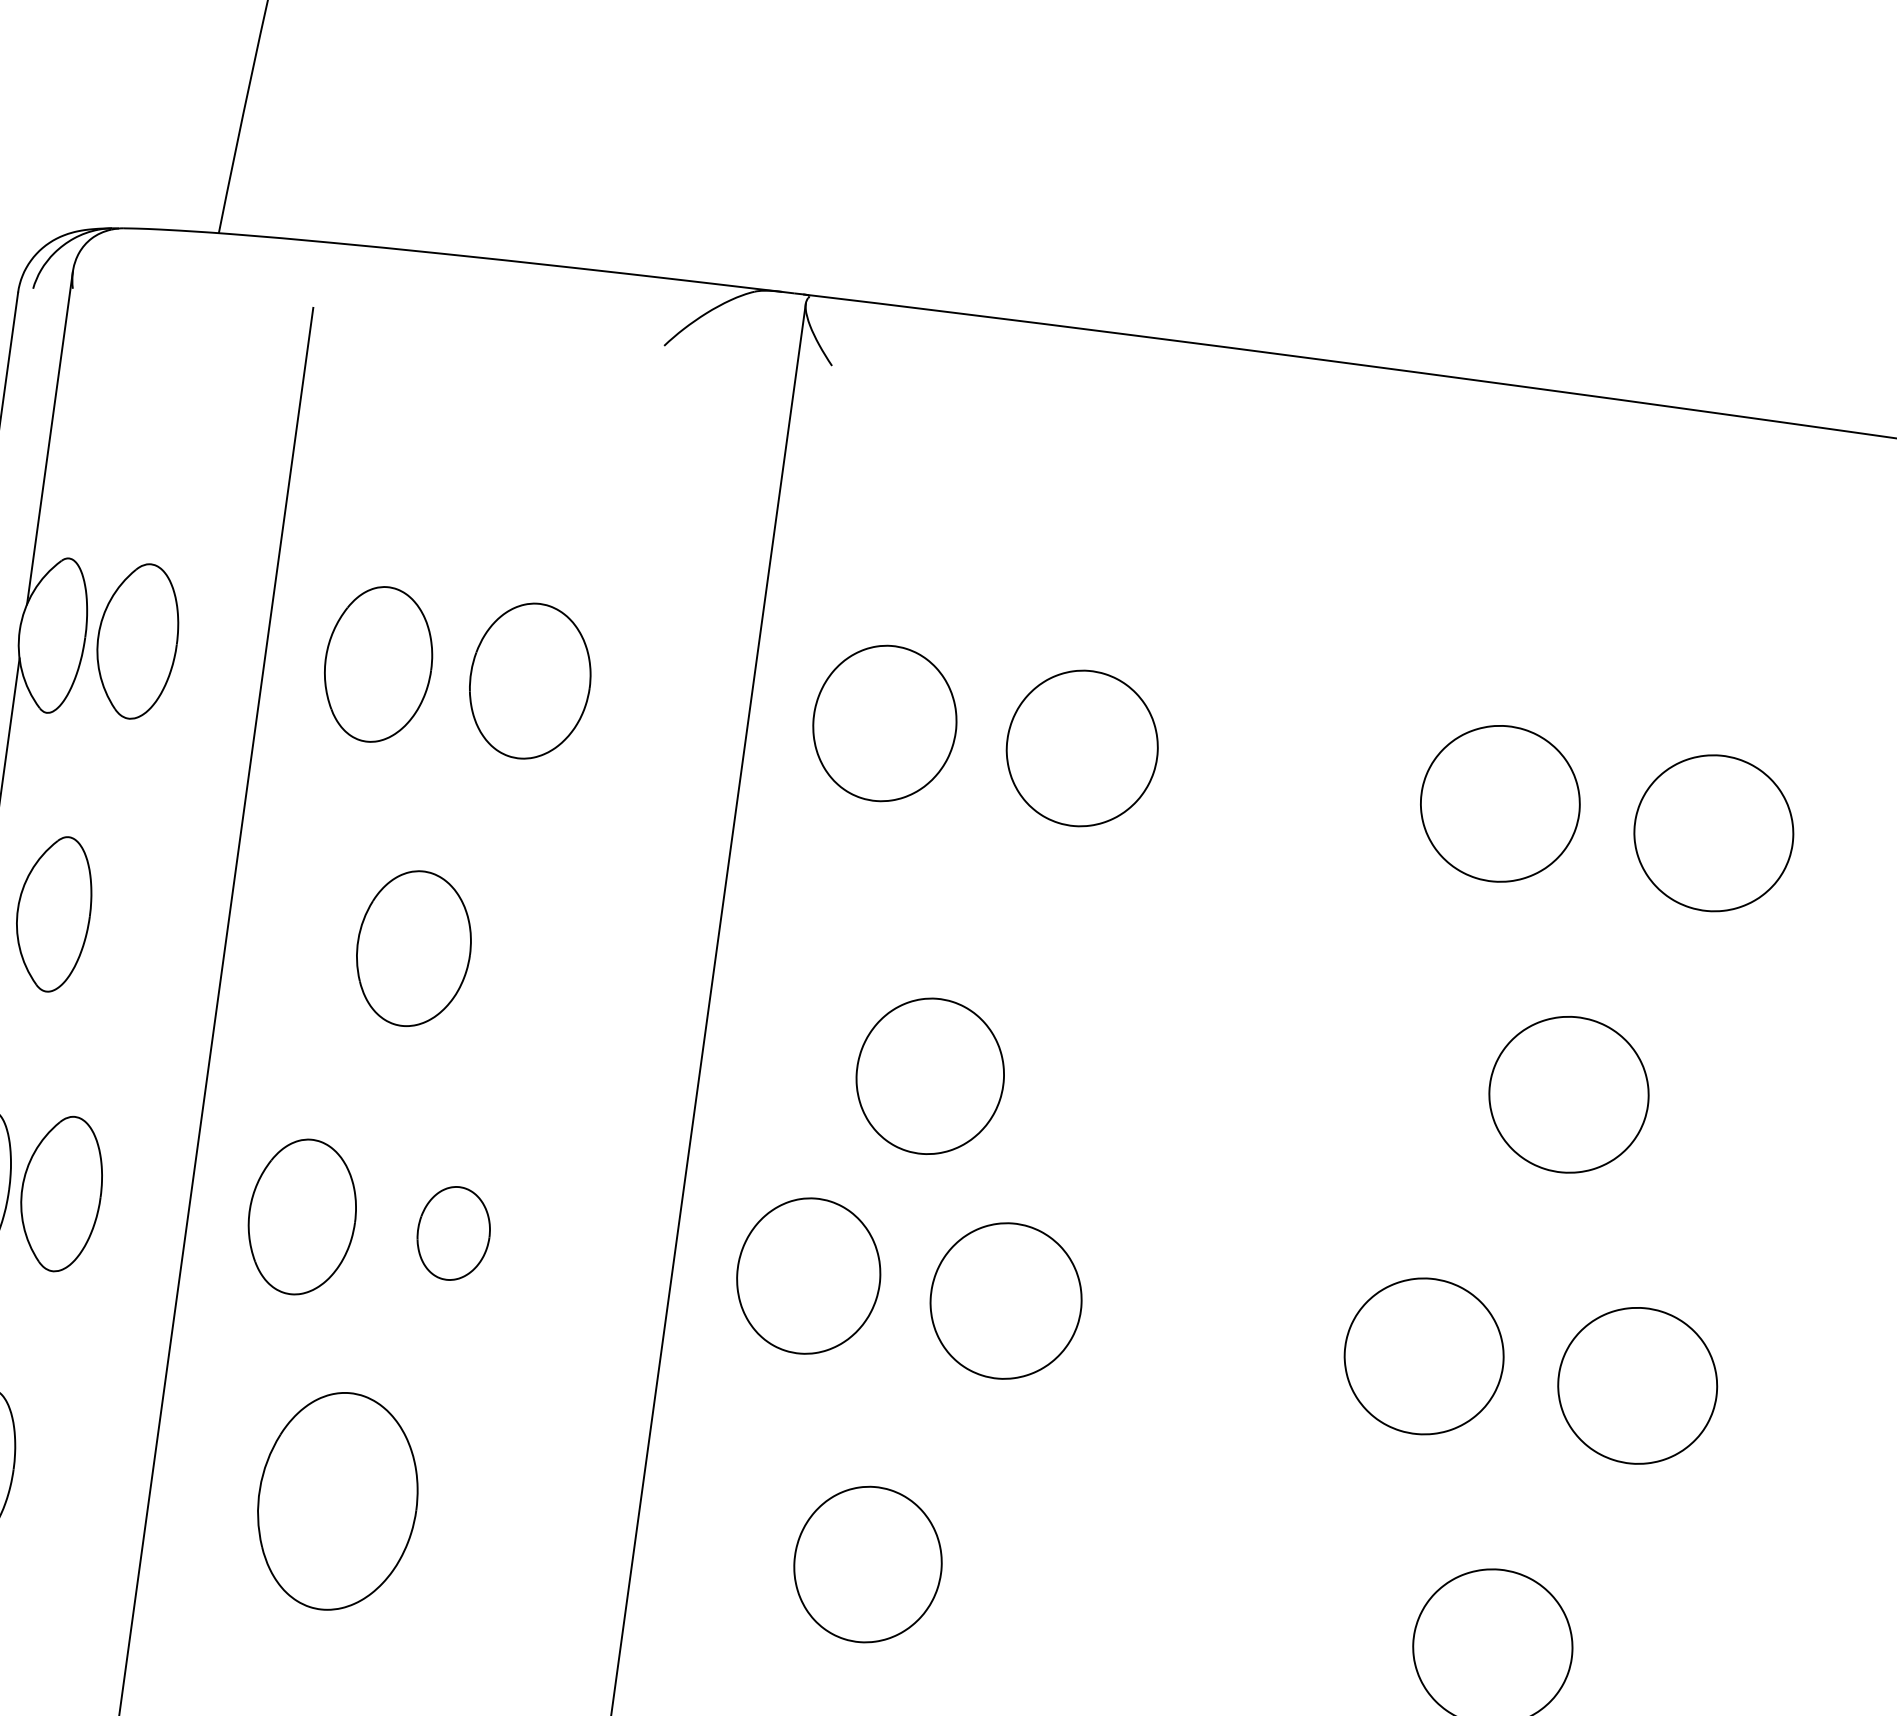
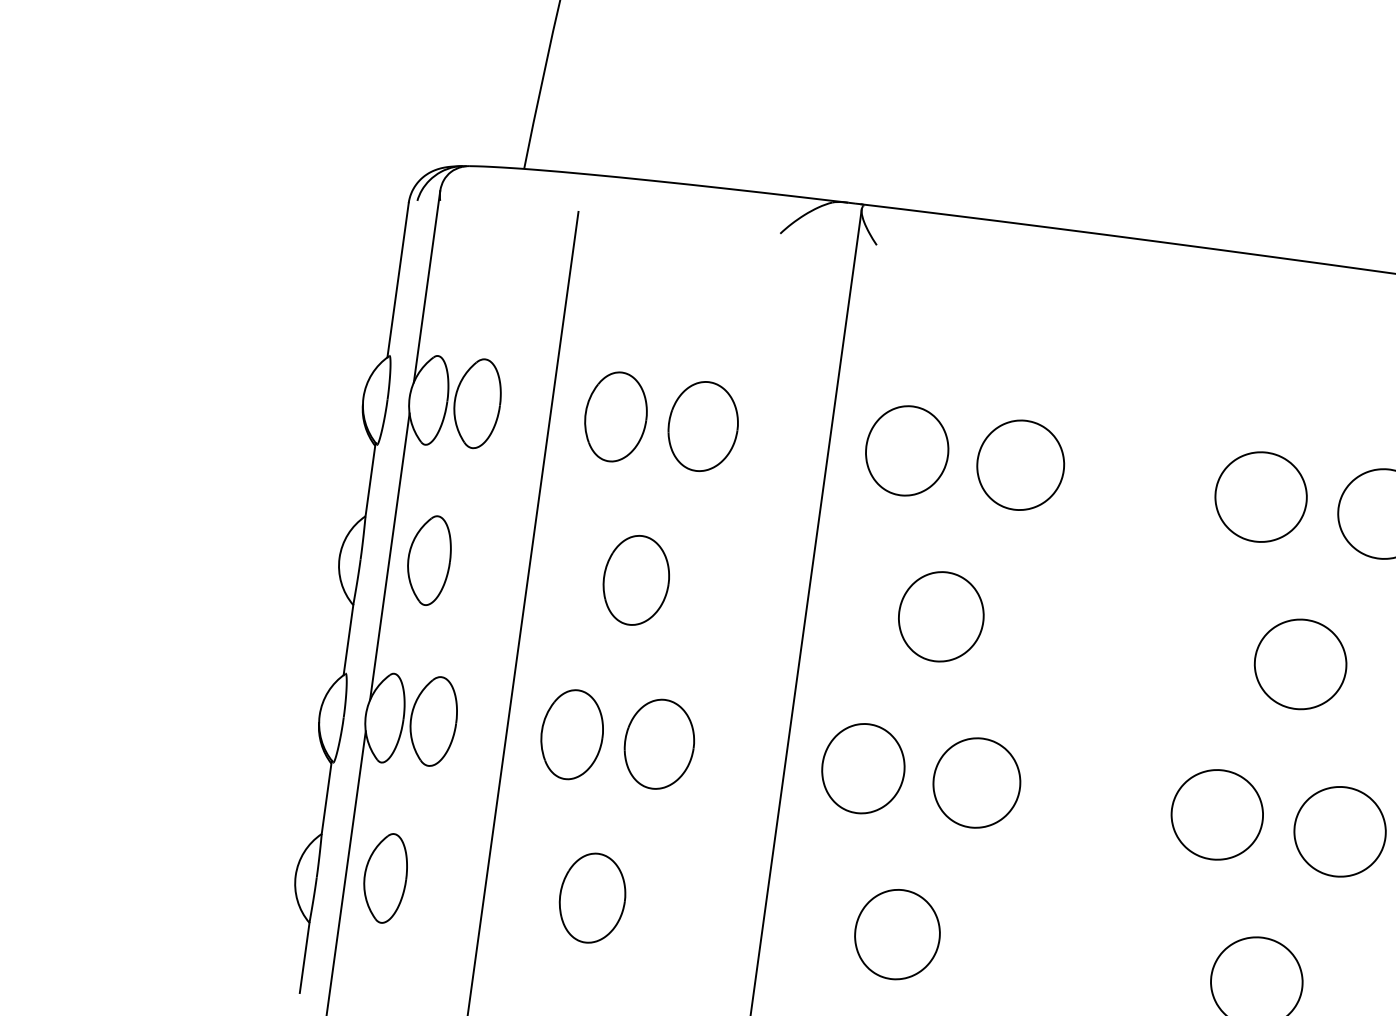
part: (930, 1075) -> (941, 616), moved
part: (452, 1232) -> (658, 743), size x1.67
part: (337, 1500) -> (592, 897), size x0.71

